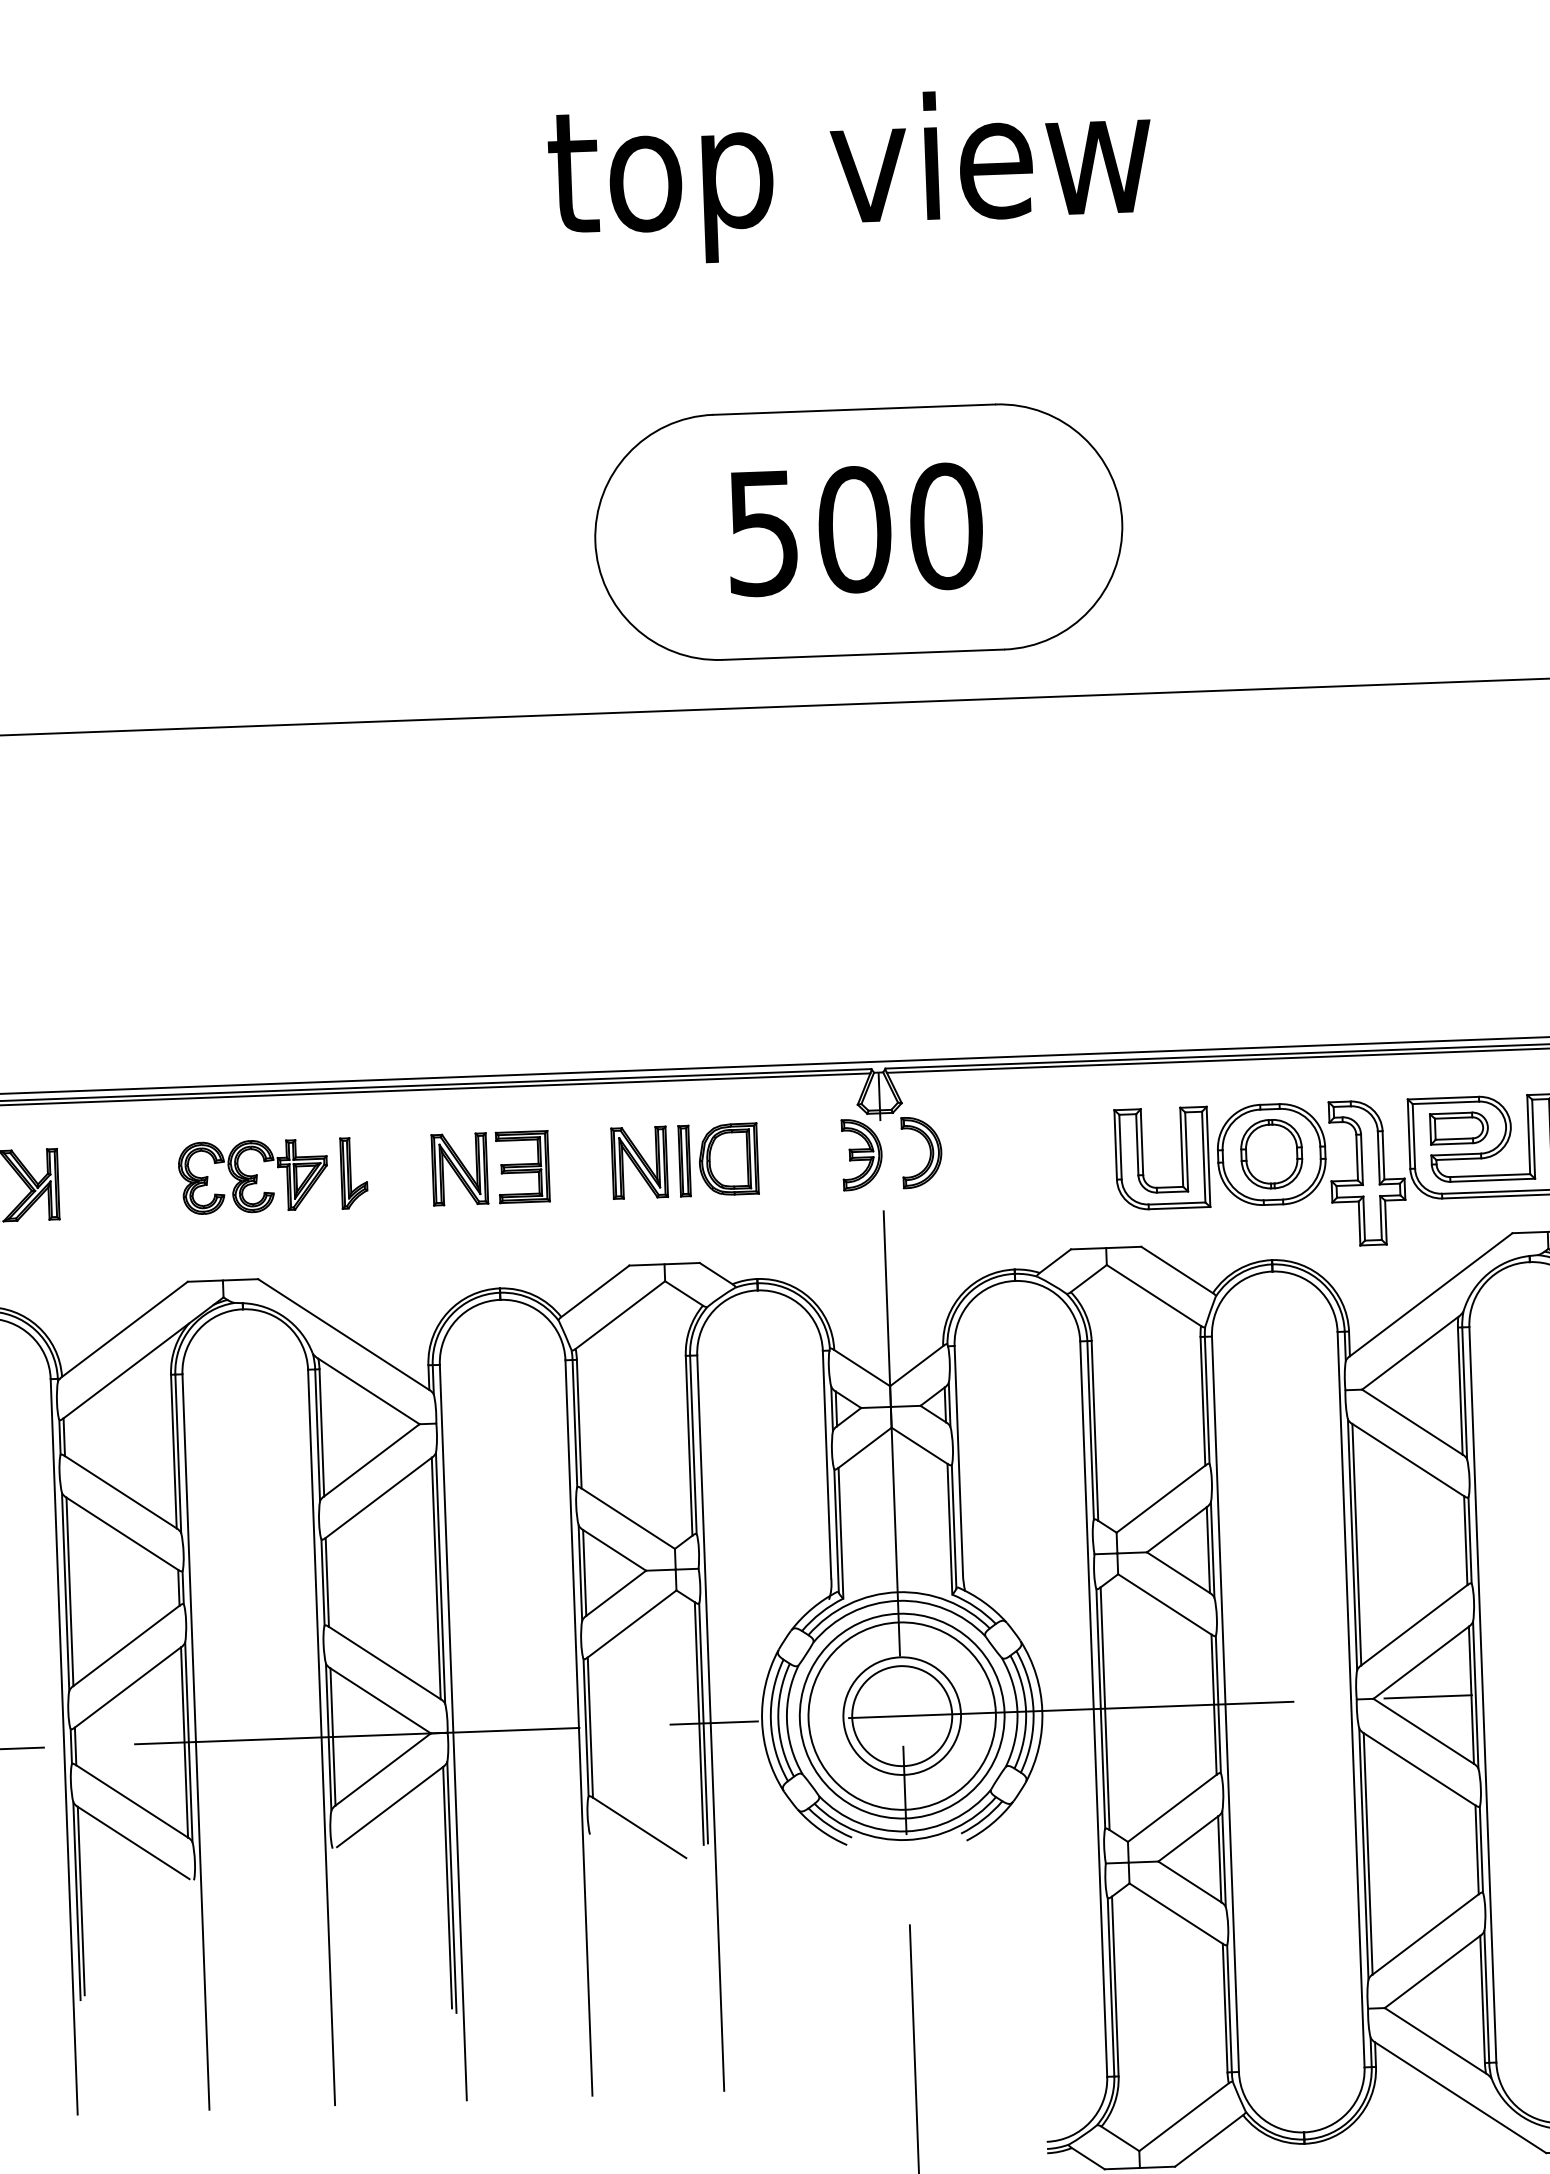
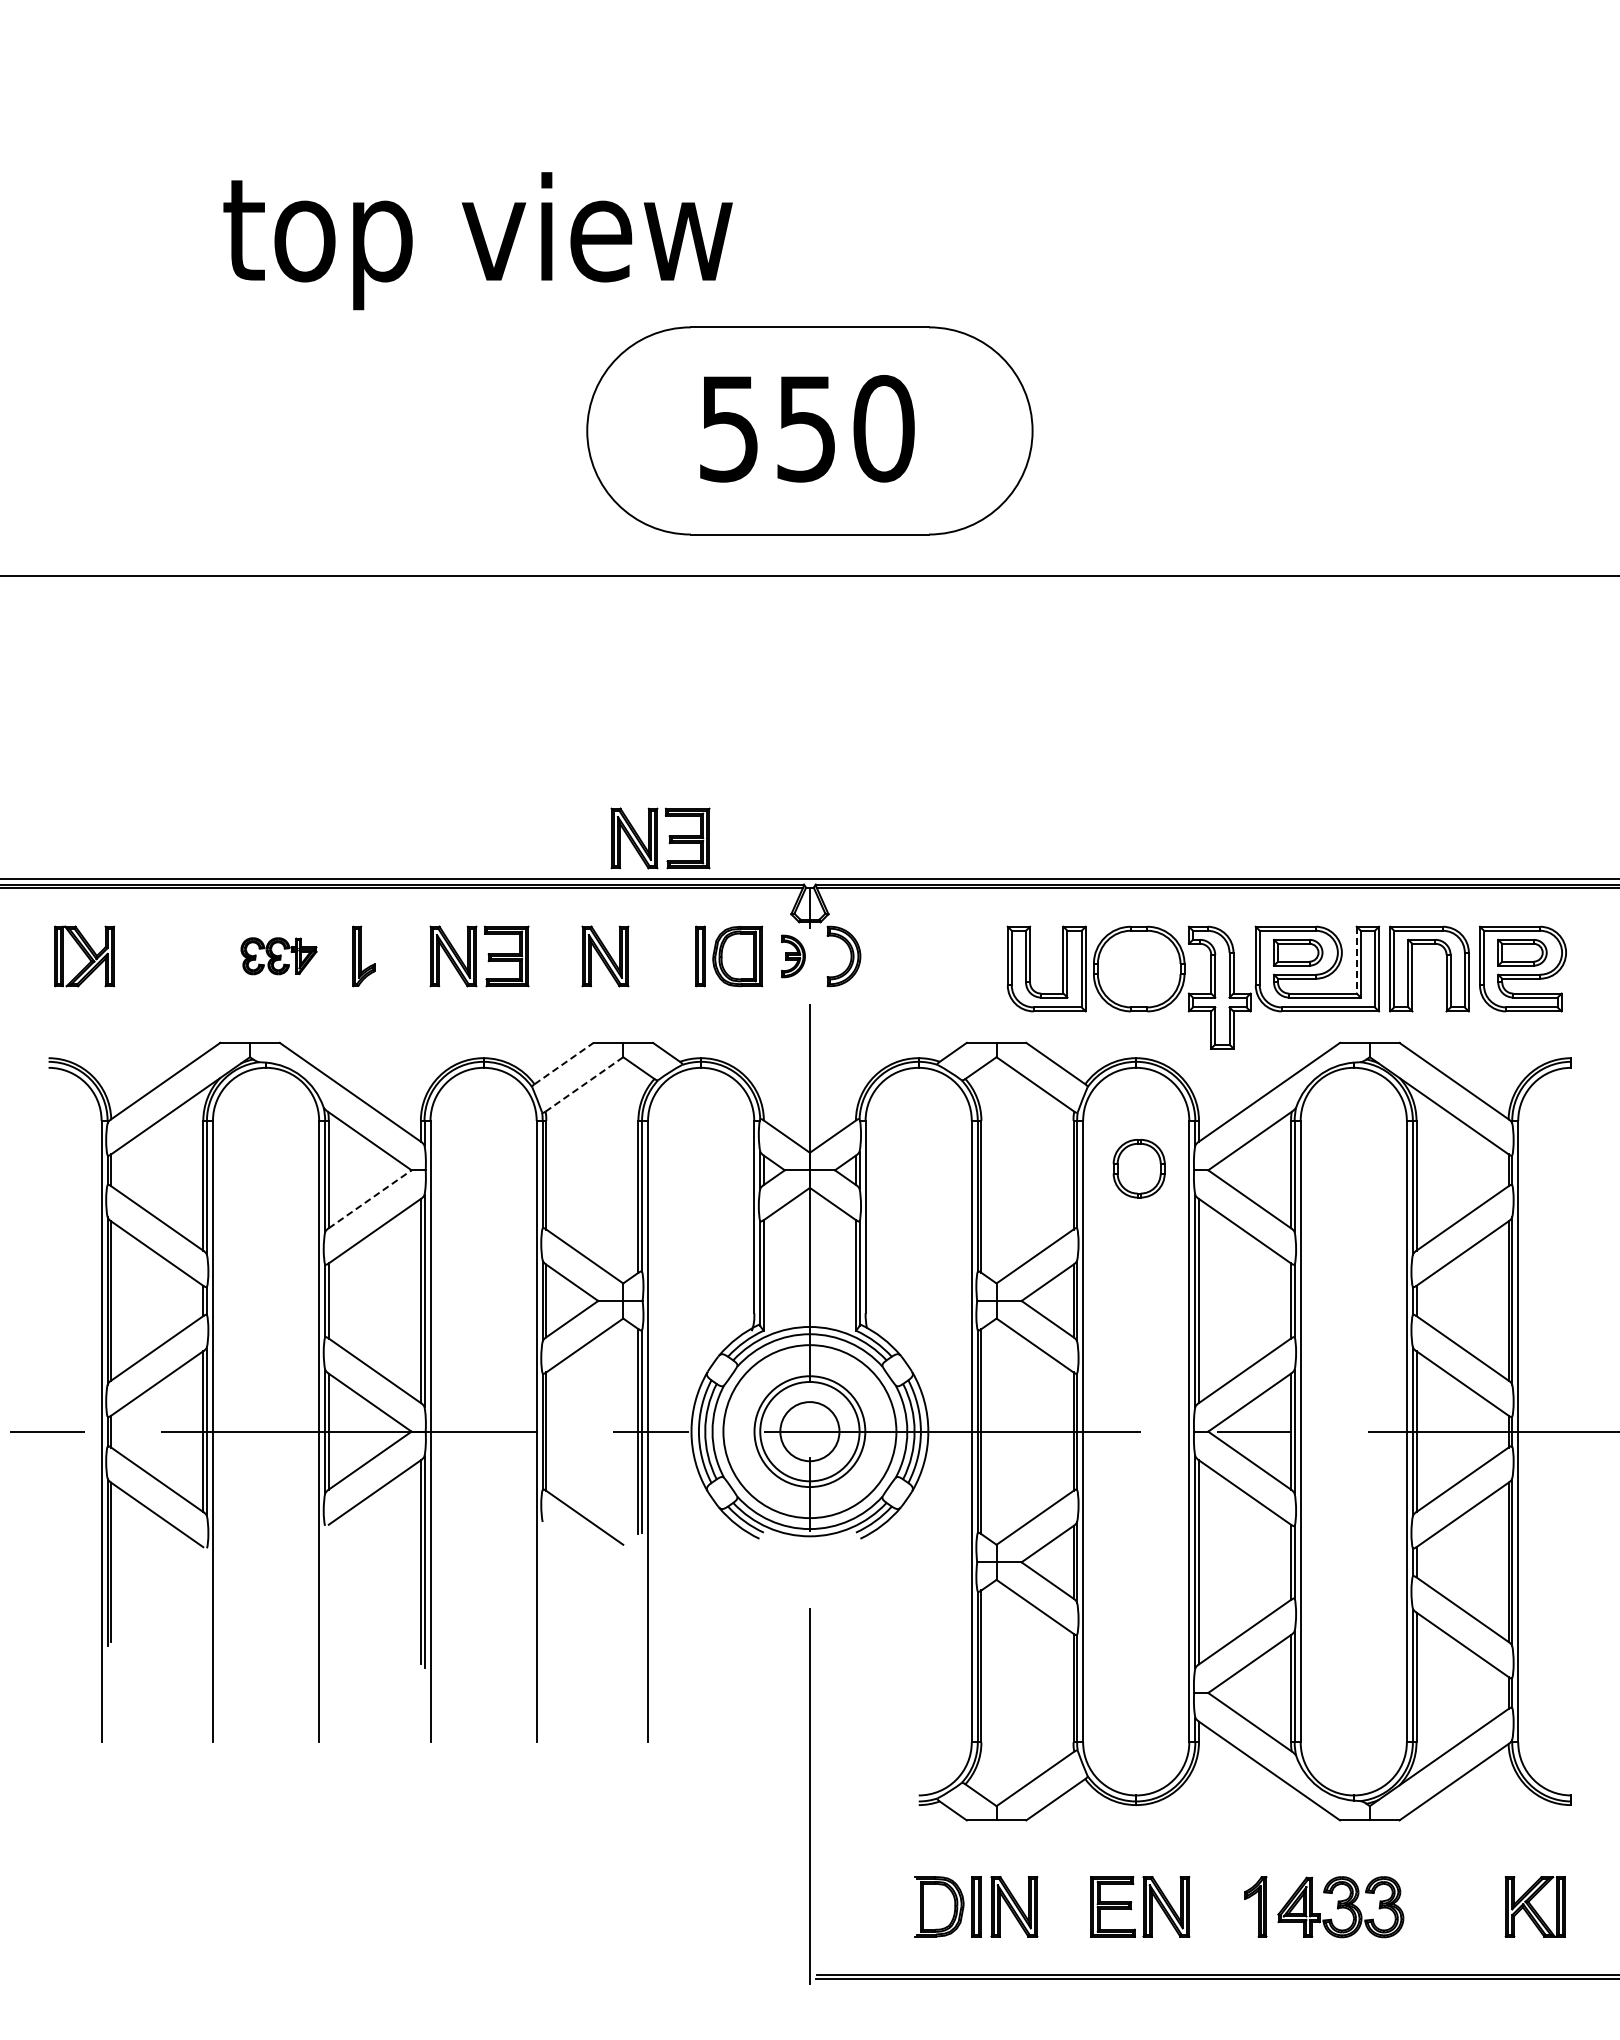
text: (850, 176) -> (477, 241), moved
text: (854, 529) -> (806, 428), 500 -> 550
part: (699, 1020) -> (660, 838), added
line: (1528, 1135) -> (1356, 960), solid -> dashed
part: (1270, 1153) -> (1138, 1168), moved
part: (862, 1154) -> (793, 956), size x0.7
part: (719, 1159) -> (729, 956), moved
part: (252, 1177) -> (278, 956), size x0.6
line: (595, 1291) -> (564, 1063), solid -> dashed
line: (620, 1315) -> (584, 1084), solid -> dashed
line: (372, 1460) -> (370, 1199), solid -> dashed
circle: (901, 1715) -> (809, 1431), size x0.7
circle: (901, 1715) -> (809, 1431), size x0.7

